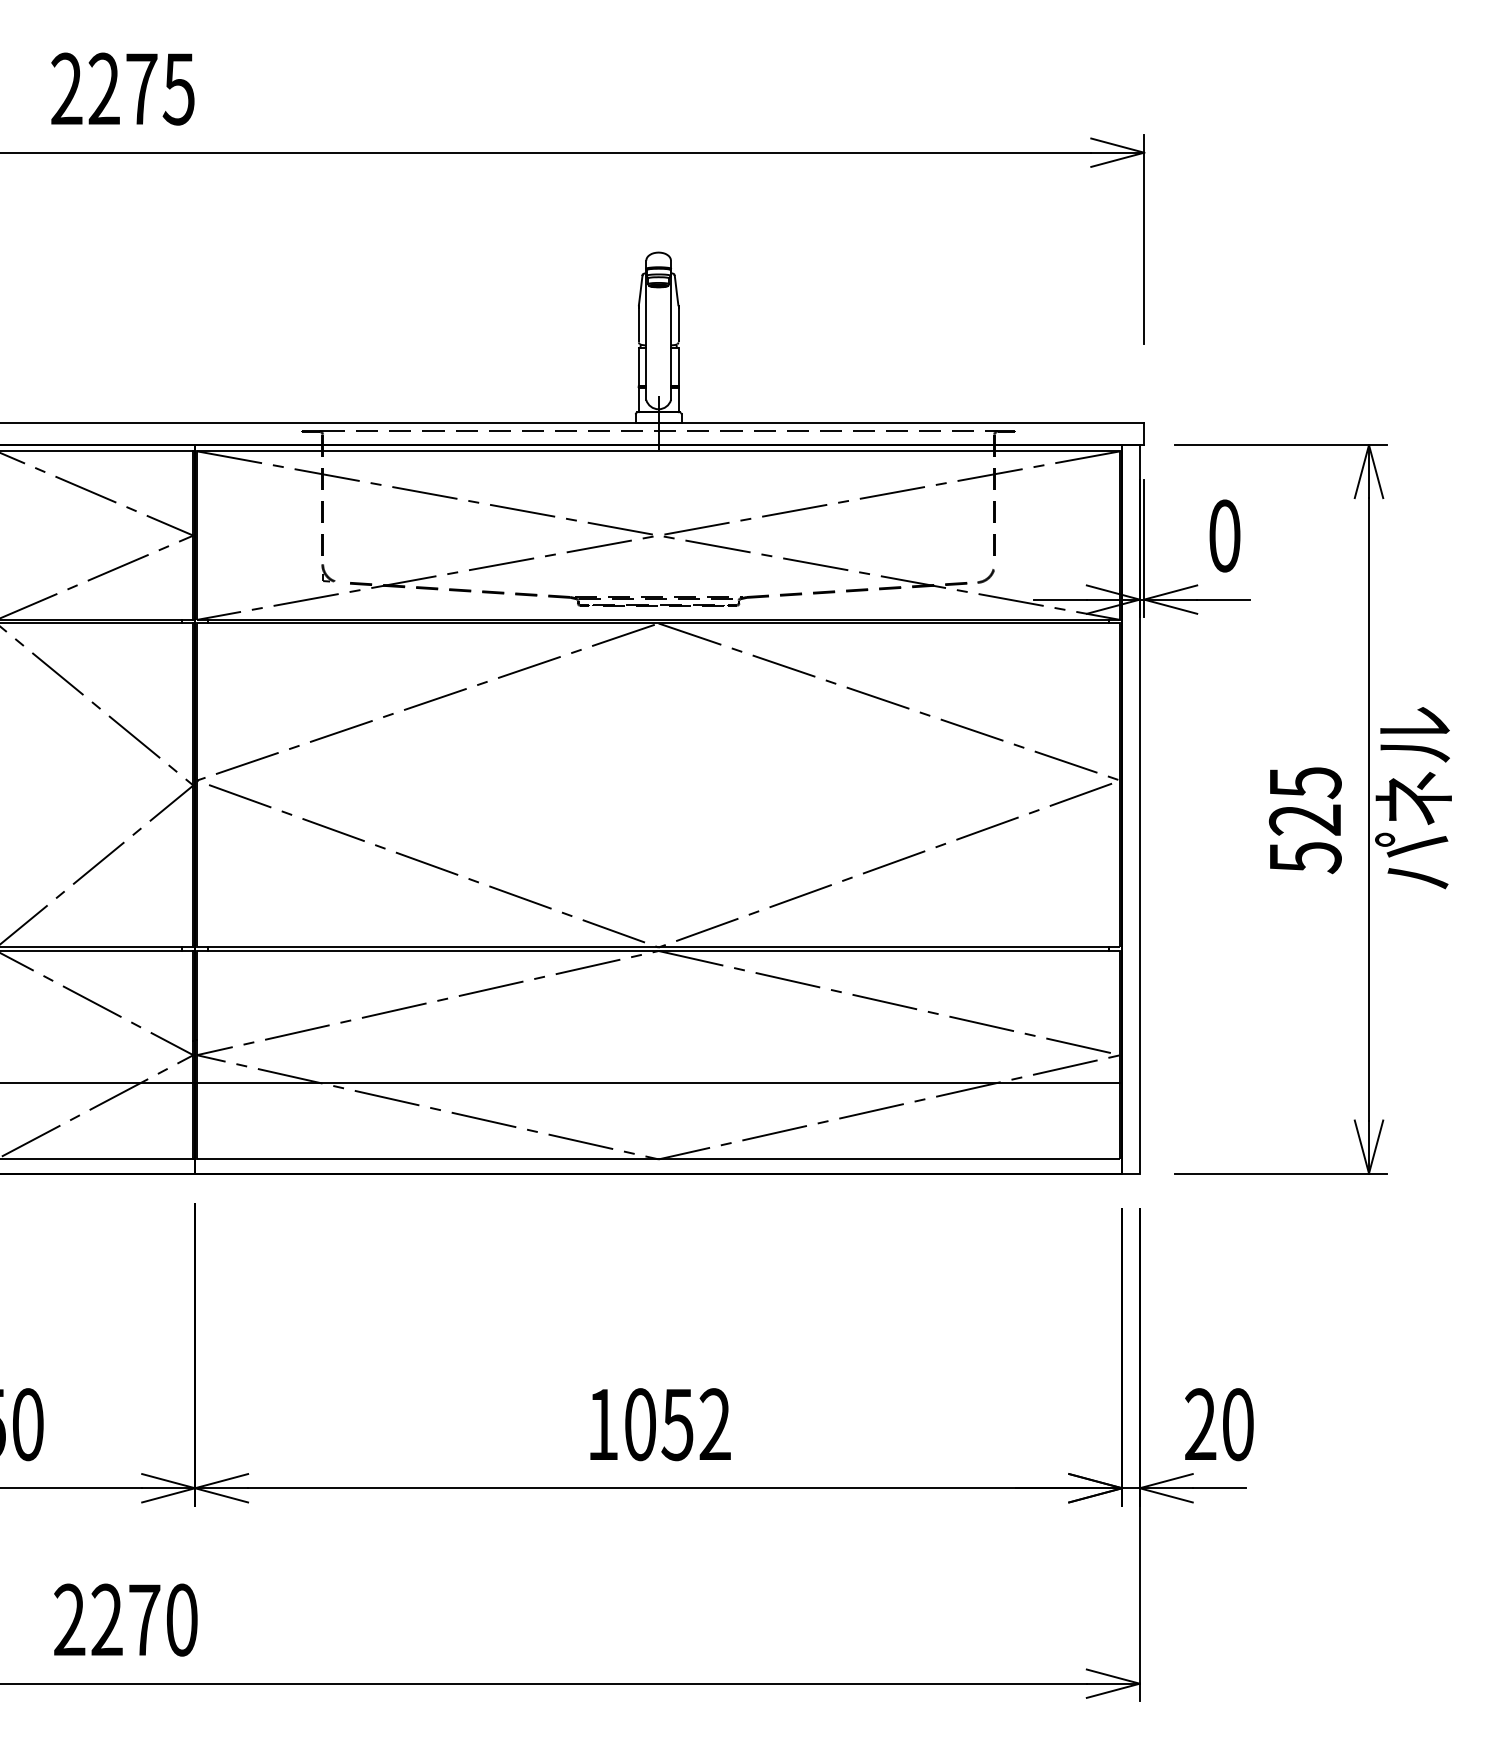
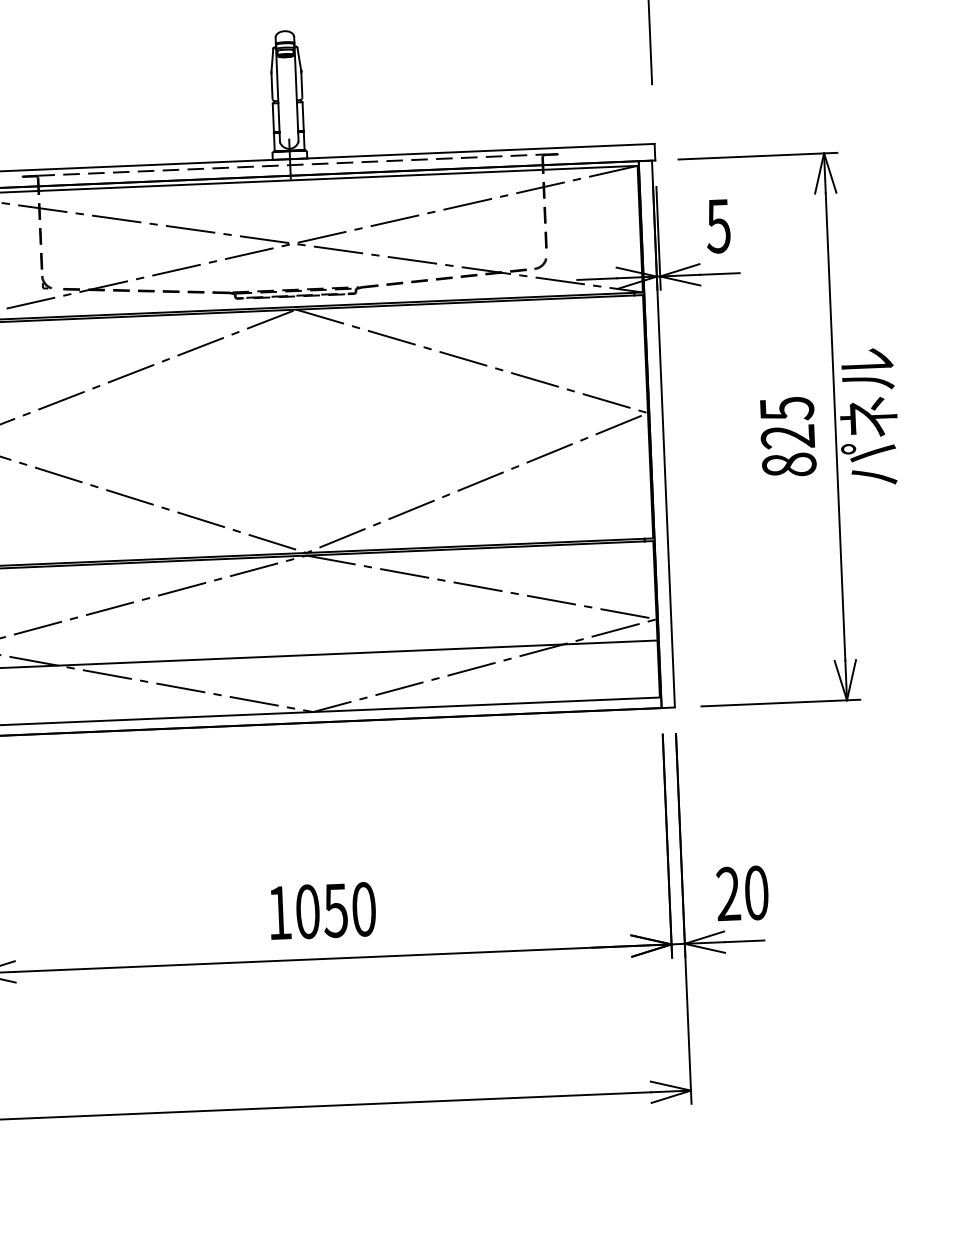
text: (1224, 535) -> (718, 225), 0 -> 5
text: (1305, 857) -> (789, 465), 525 -> 825
text: (714, 1424) -> (363, 909), 1052 -> 1050

